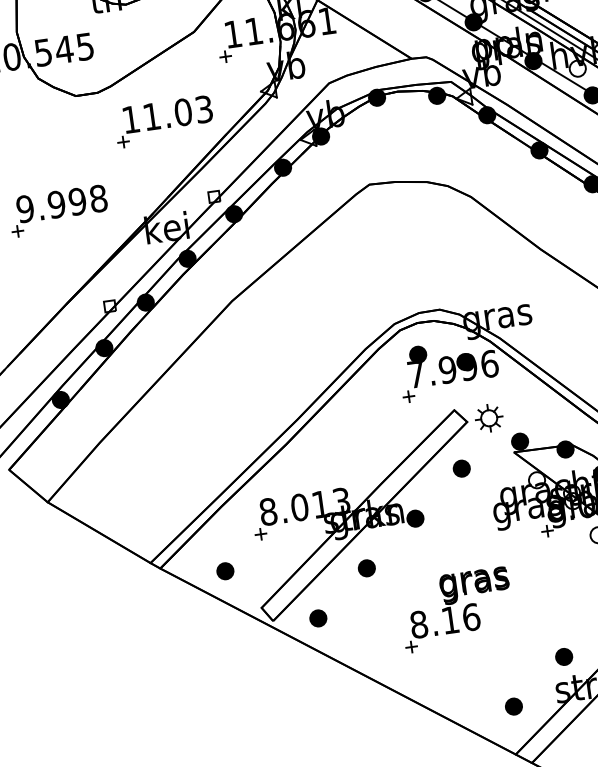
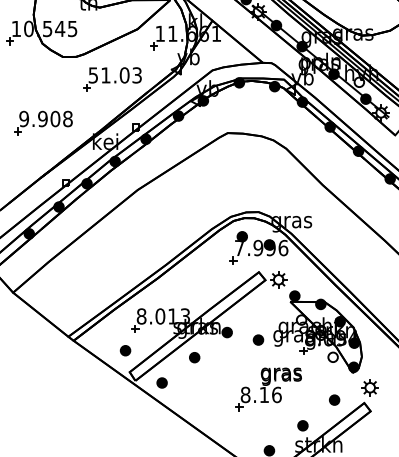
text: (129, 120) -> (92, 75), 11.03 -> 51.03
text: (77, 202) -> (55, 119), 9.998 -> 9.908
part: (461, 467) -> (258, 339), moved
part: (225, 570) -> (125, 350), moved
part: (456, 610) -> (268, 389), moved

